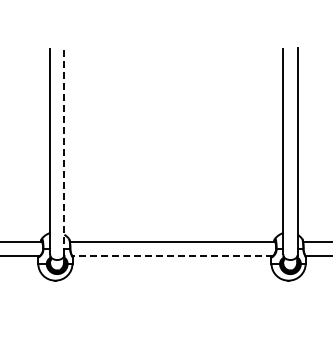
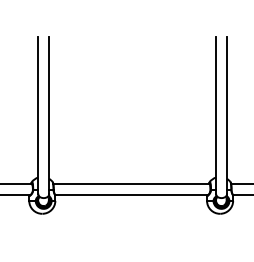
line: (64, 151) -> (49, 115), dashed -> solid
line: (172, 256) -> (131, 195), dashed -> solid

